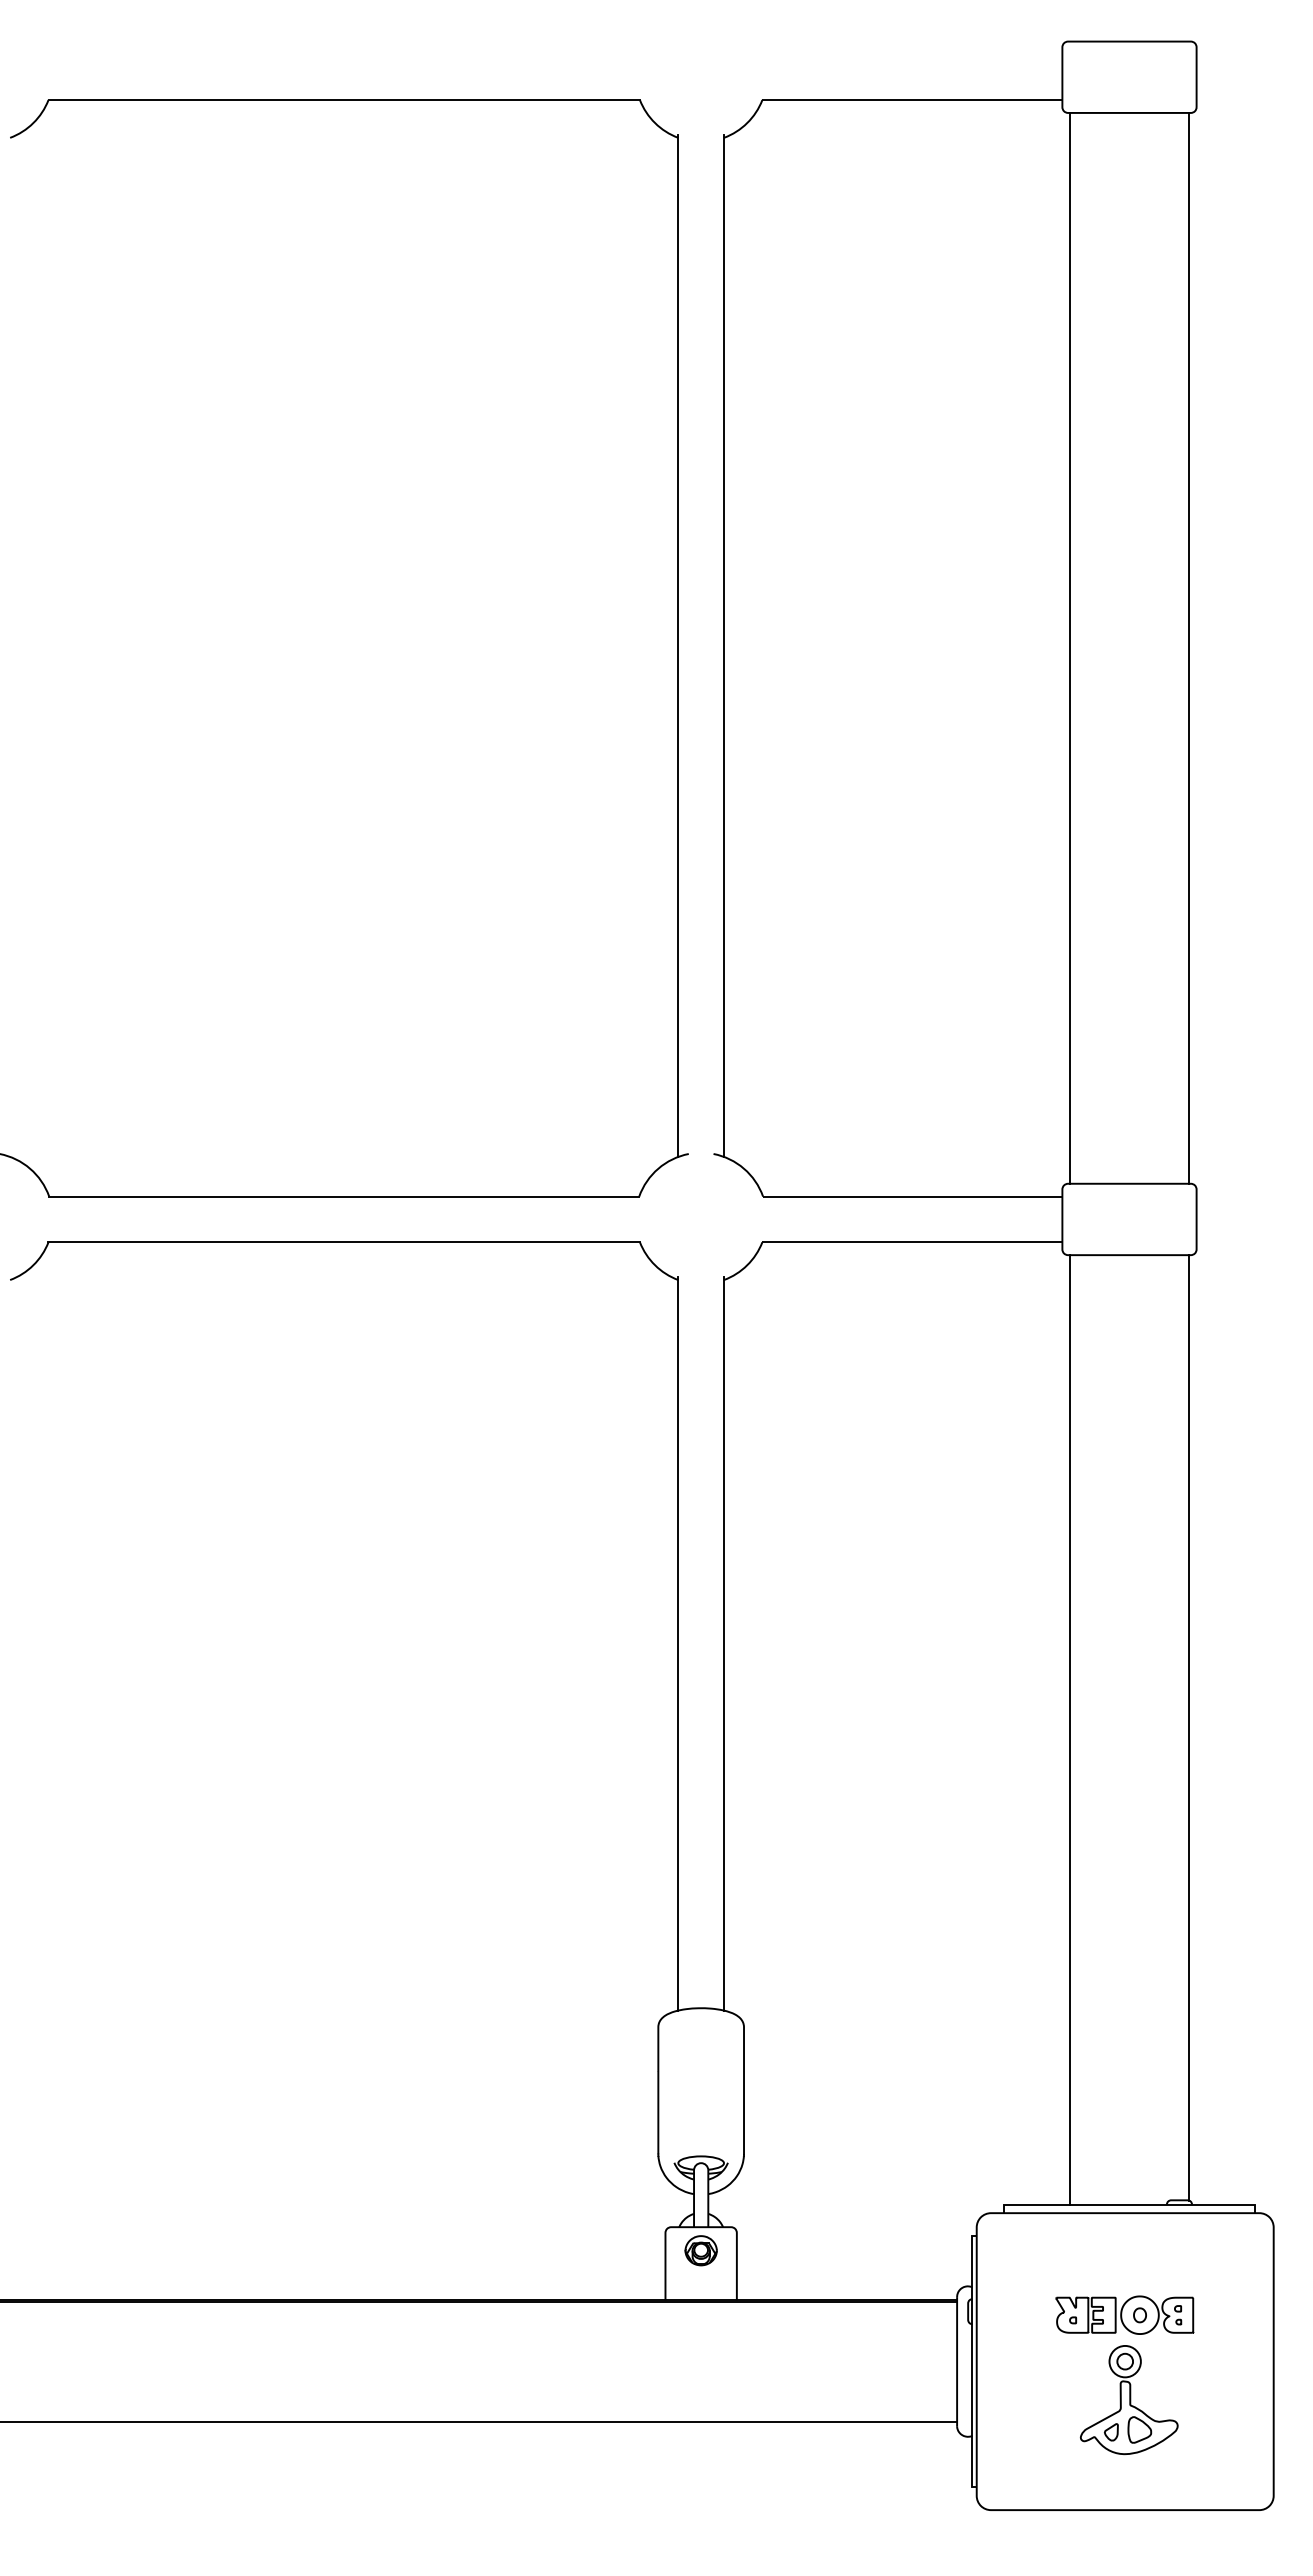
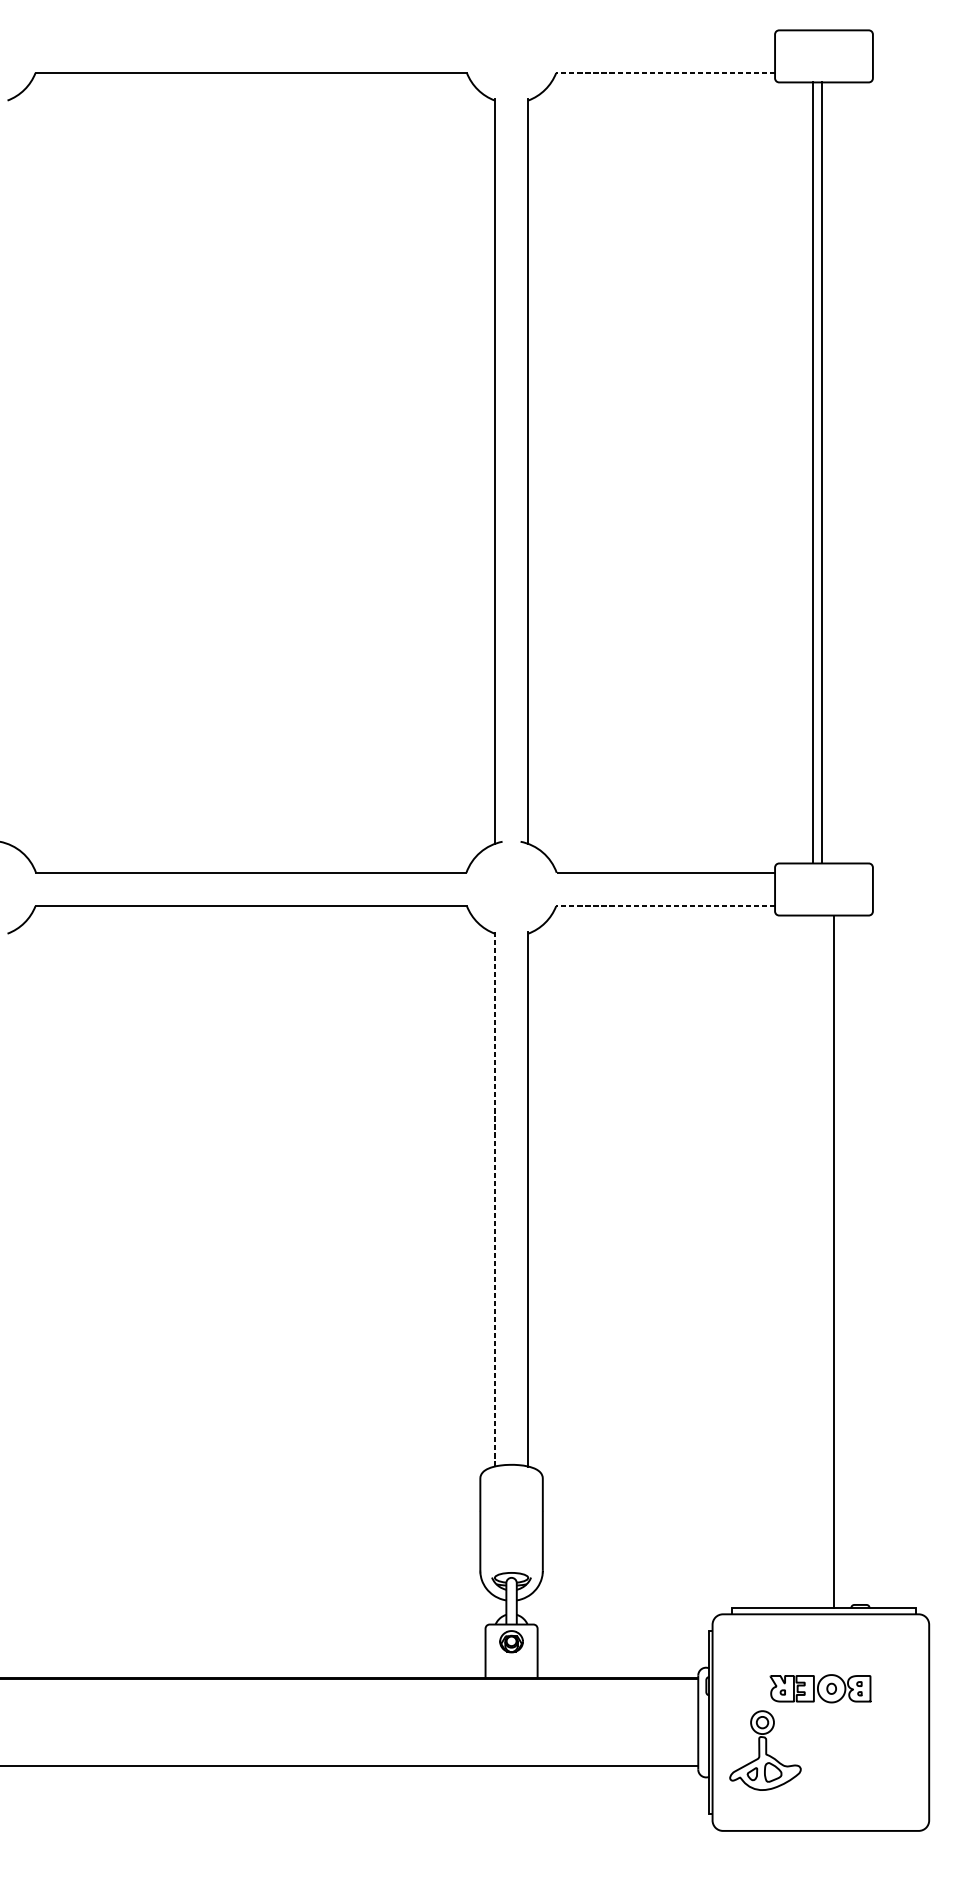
line: (912, 100) -> (665, 73), solid -> dashed
line: (1069, 647) -> (813, 472), moved
line: (1189, 647) -> (821, 472), moved
line: (911, 1242) -> (664, 906), solid -> dashed
line: (678, 1643) -> (495, 1198), solid -> dashed
line: (1189, 1727) -> (867, 1260), removed
line: (1069, 1729) -> (833, 1261), moved
part: (1128, 2400) -> (764, 1750), moved

